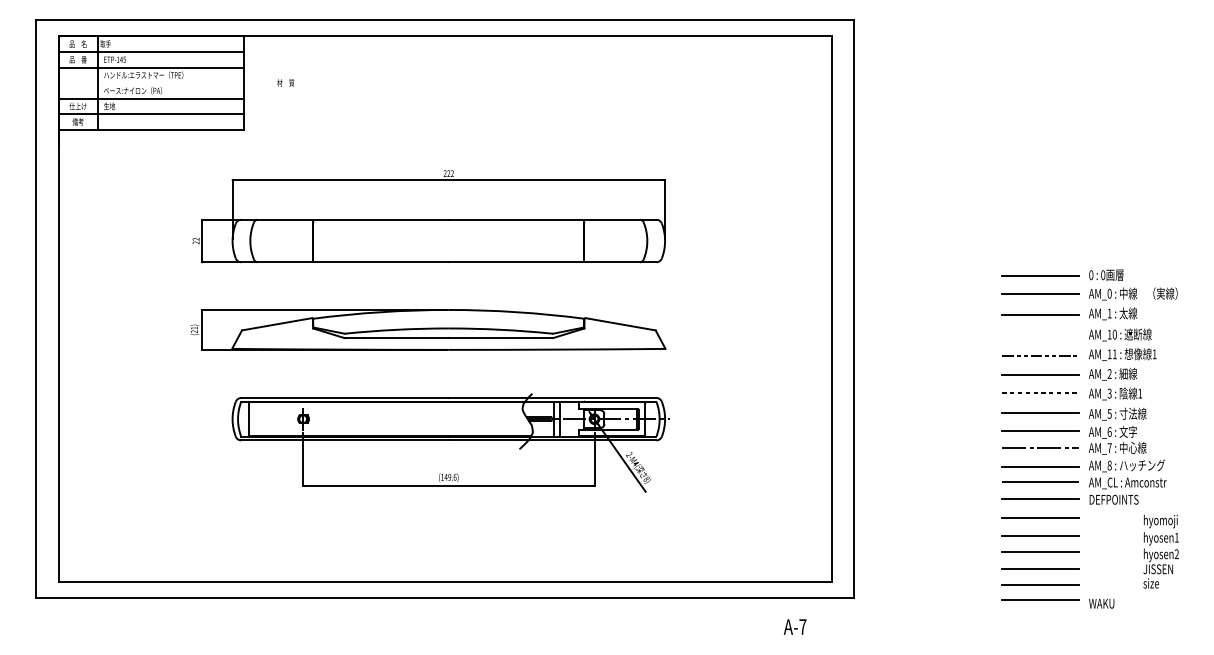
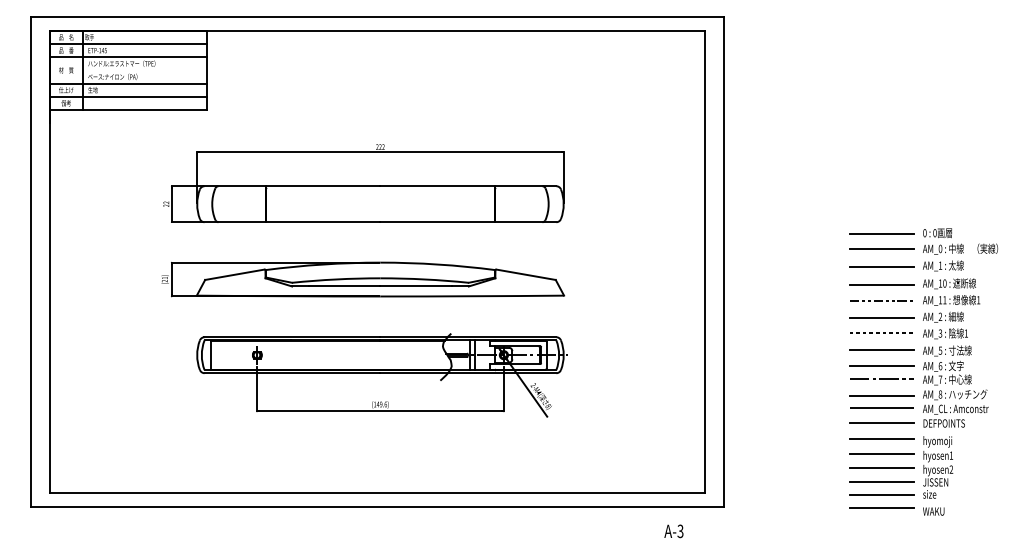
text: (286, 83) -> (66, 70), moved
line: (1040, 335) -> (881, 284), added
text: (1161, 551) -> (938, 467), moved
text: (802, 627) -> (680, 531), A-7 -> A-3

